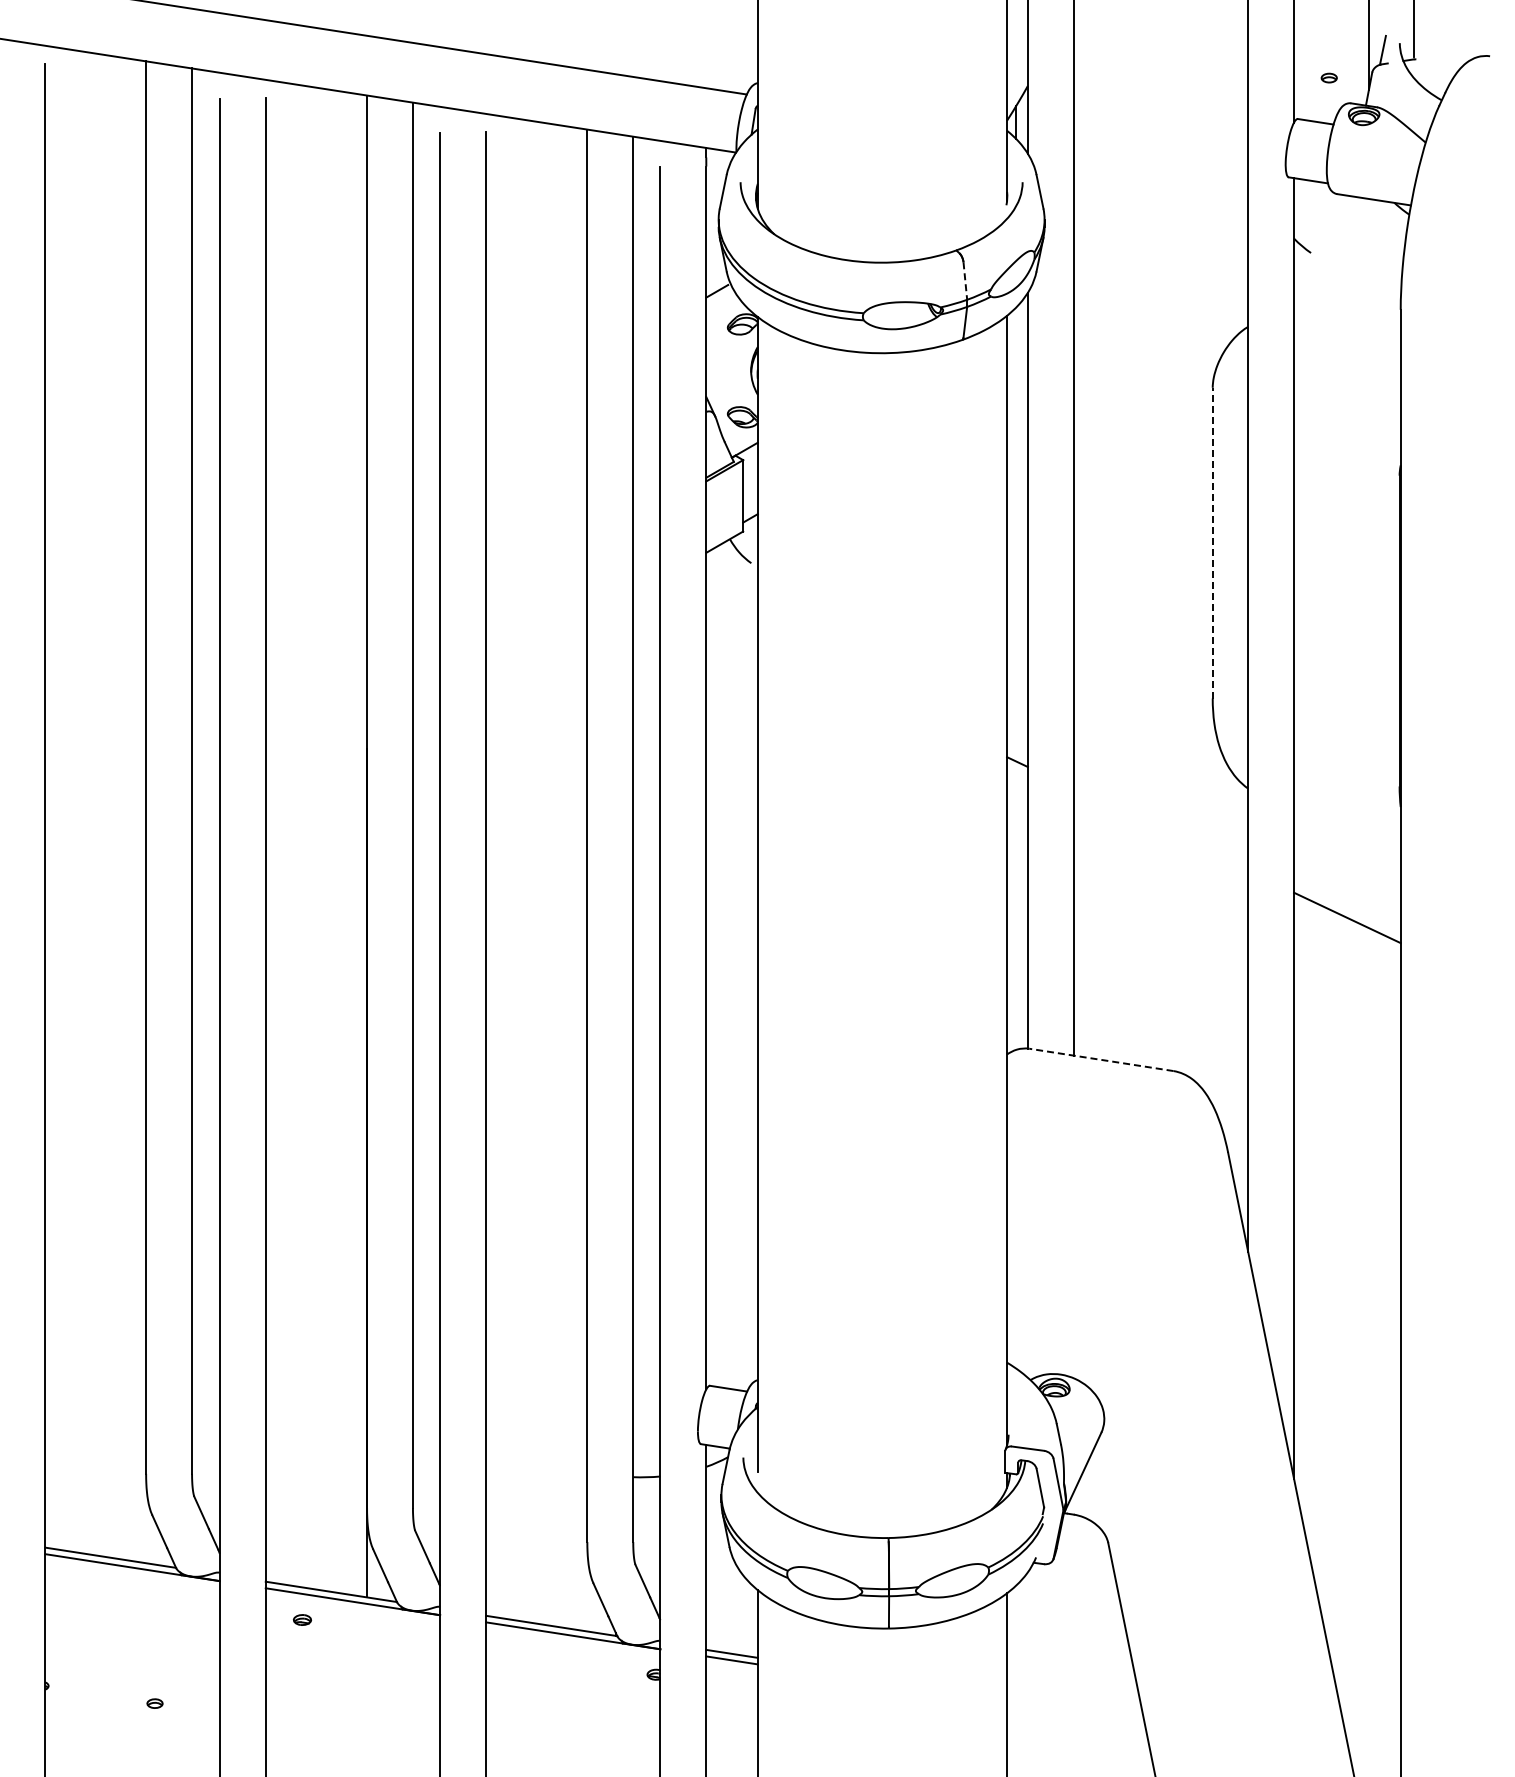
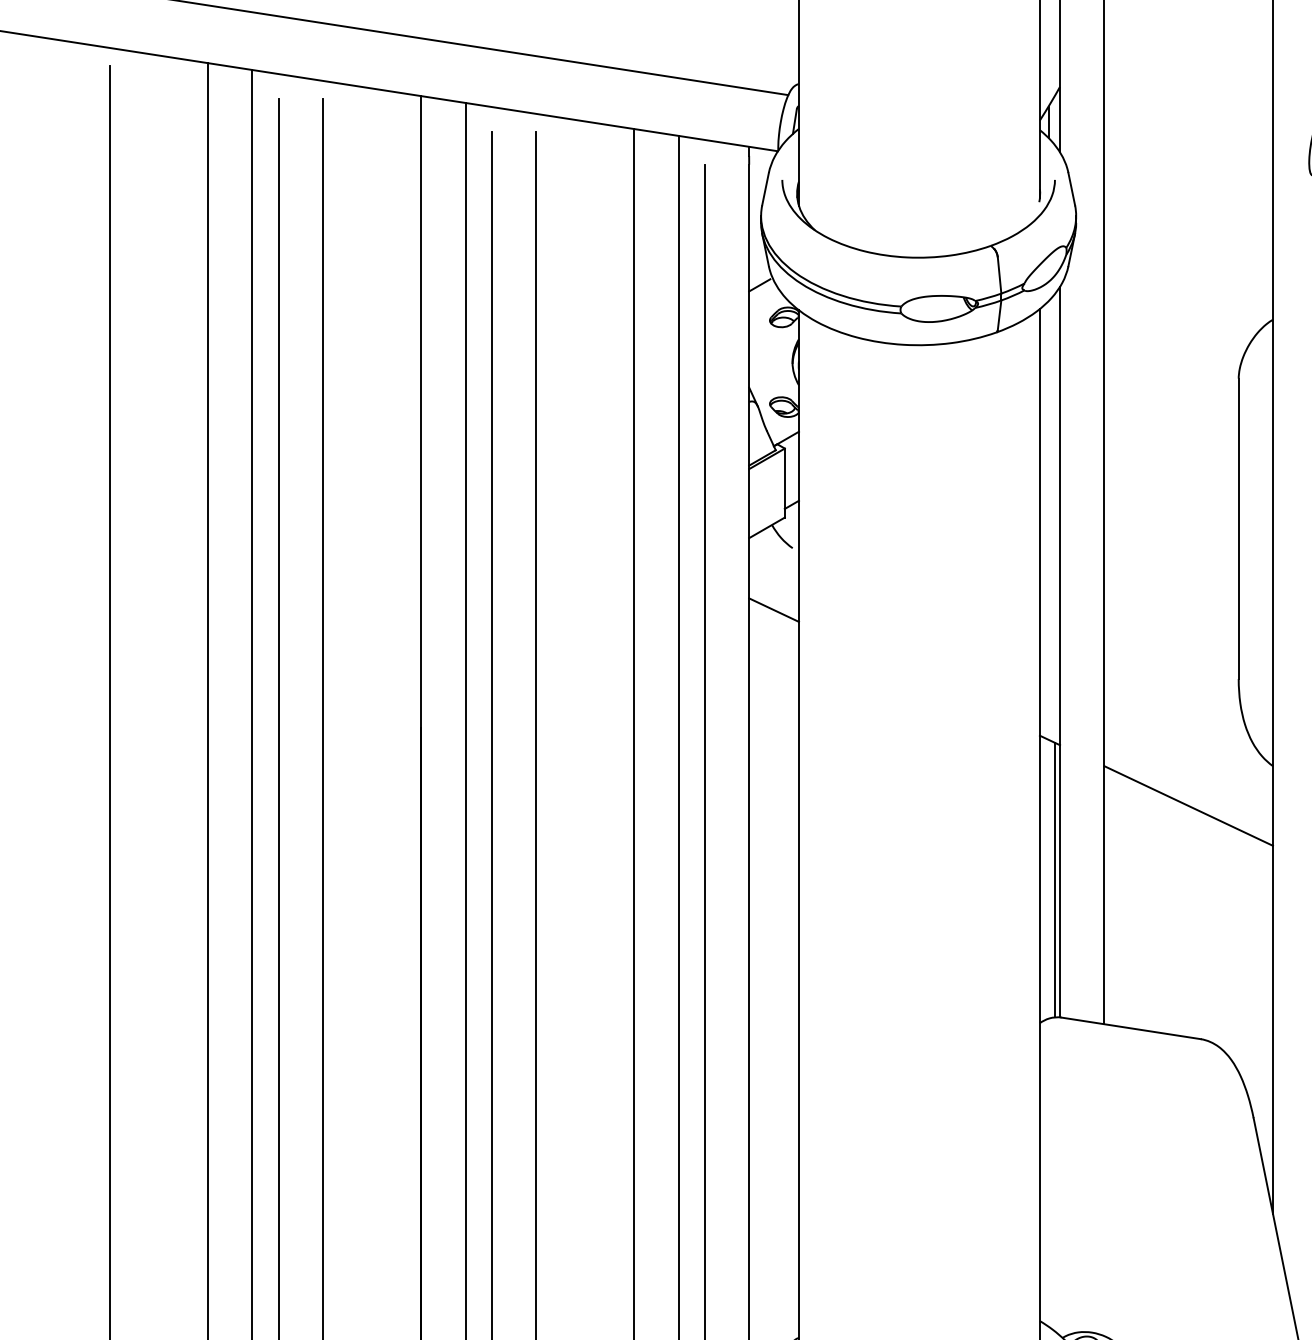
line: (965, 281) -> (999, 275), dashed -> solid
line: (1212, 542) -> (1238, 528), dashed -> solid
line: (731, 627) -> (773, 610), added
line: (1160, 829) -> (1188, 805), added
line: (1022, 906) -> (1054, 880), added
line: (1101, 1059) -> (1131, 1027), dashed -> solid

